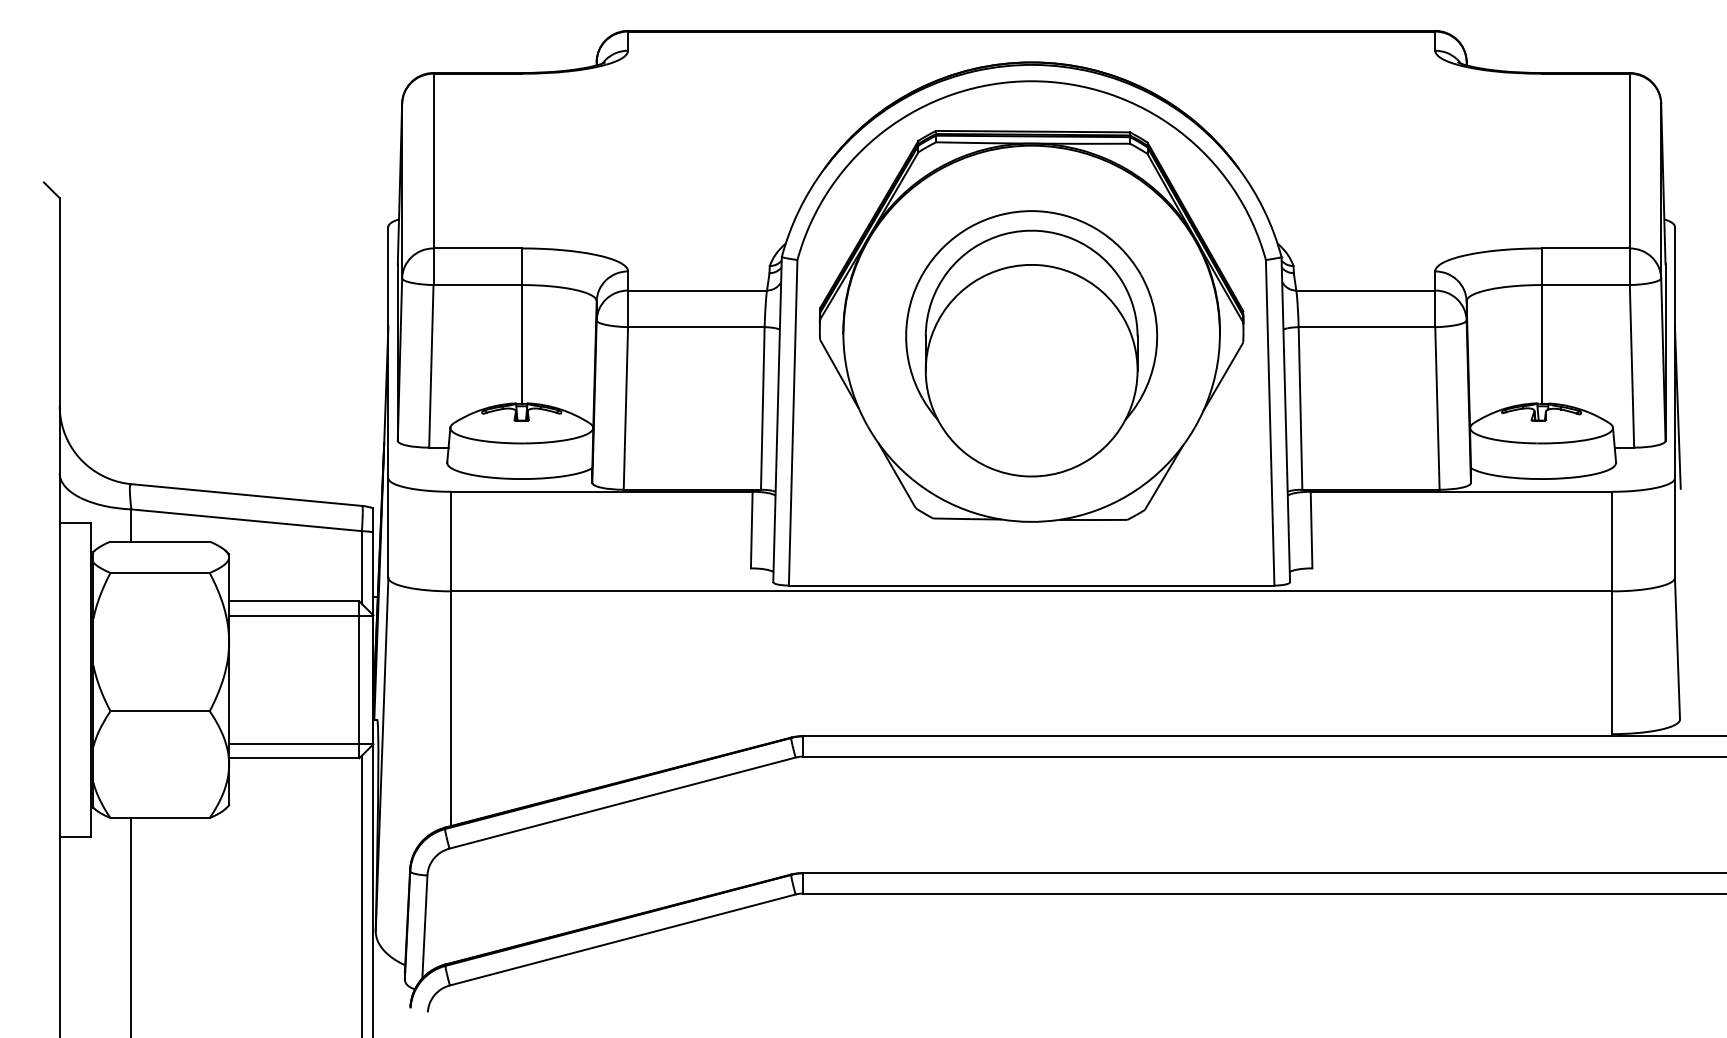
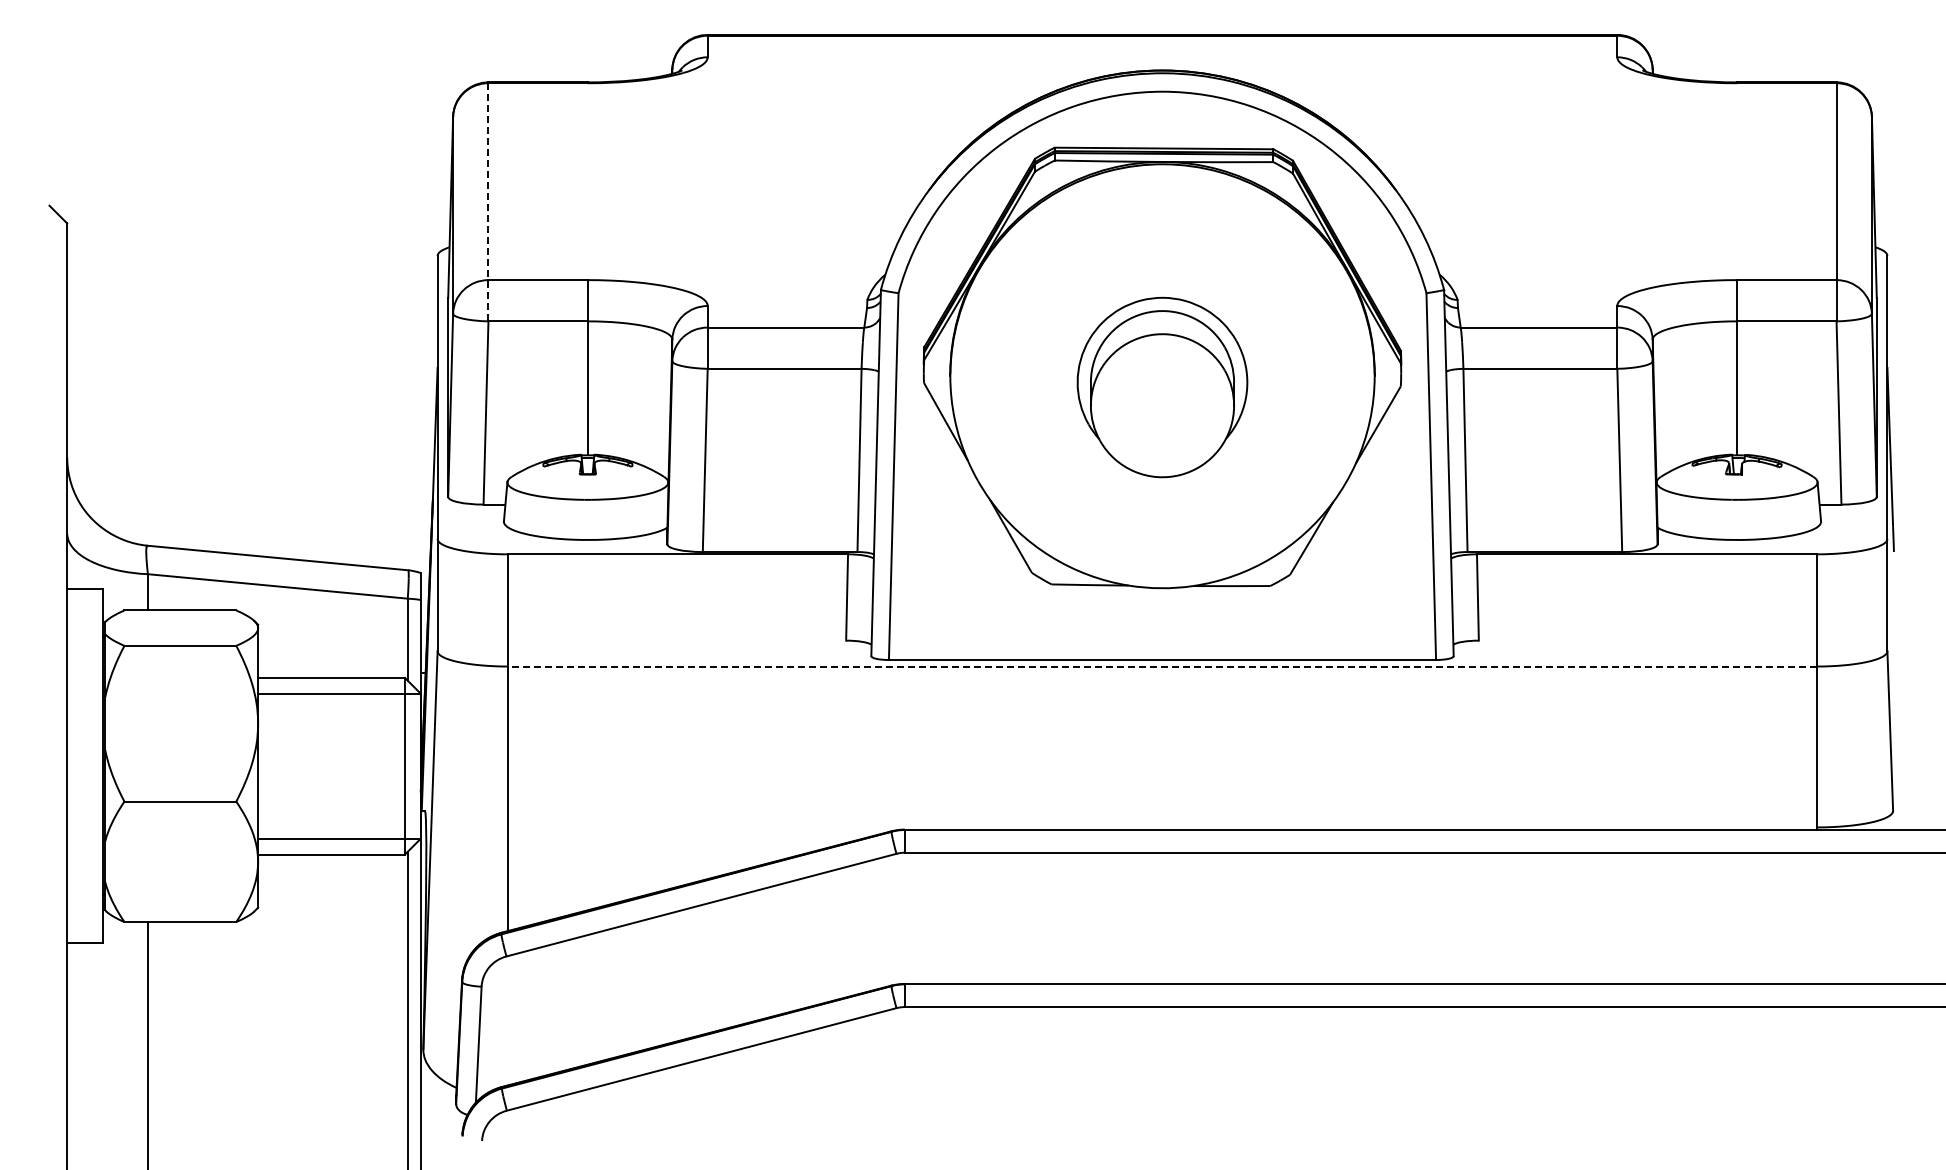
line: (433, 178) -> (488, 201), solid -> dashed
part: (1031, 343) -> (1162, 387), size x0.6
line: (1031, 591) -> (1162, 666), solid -> dashed

